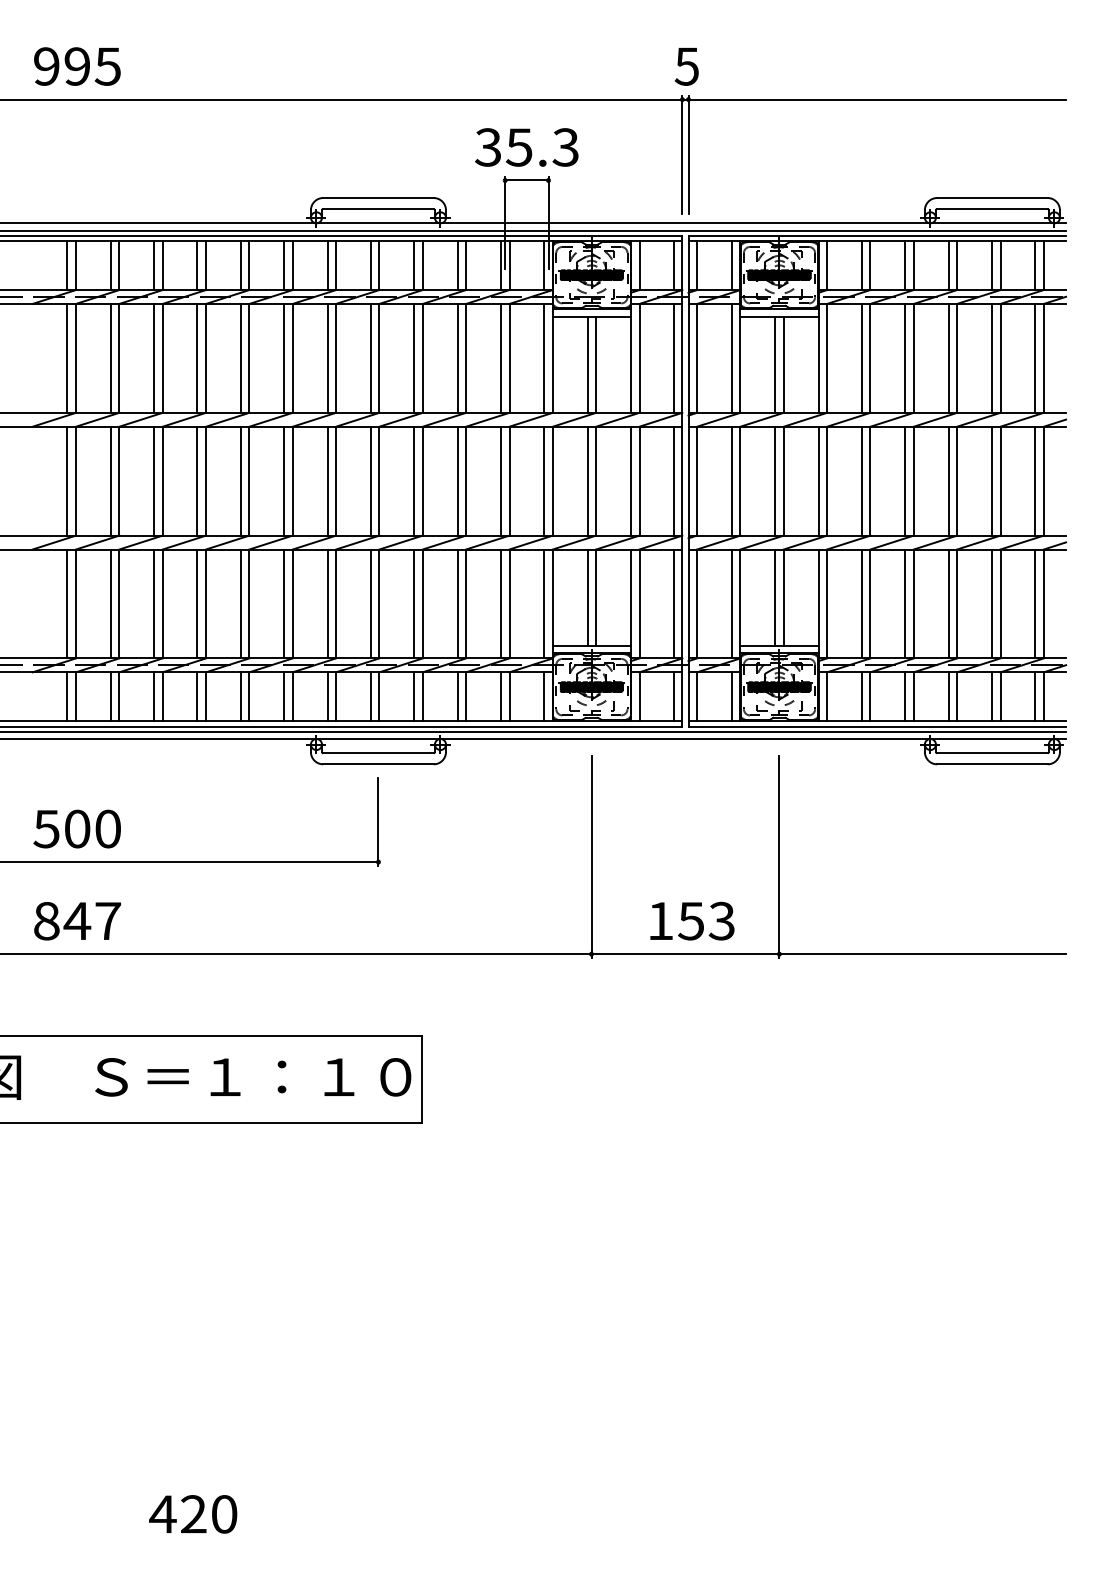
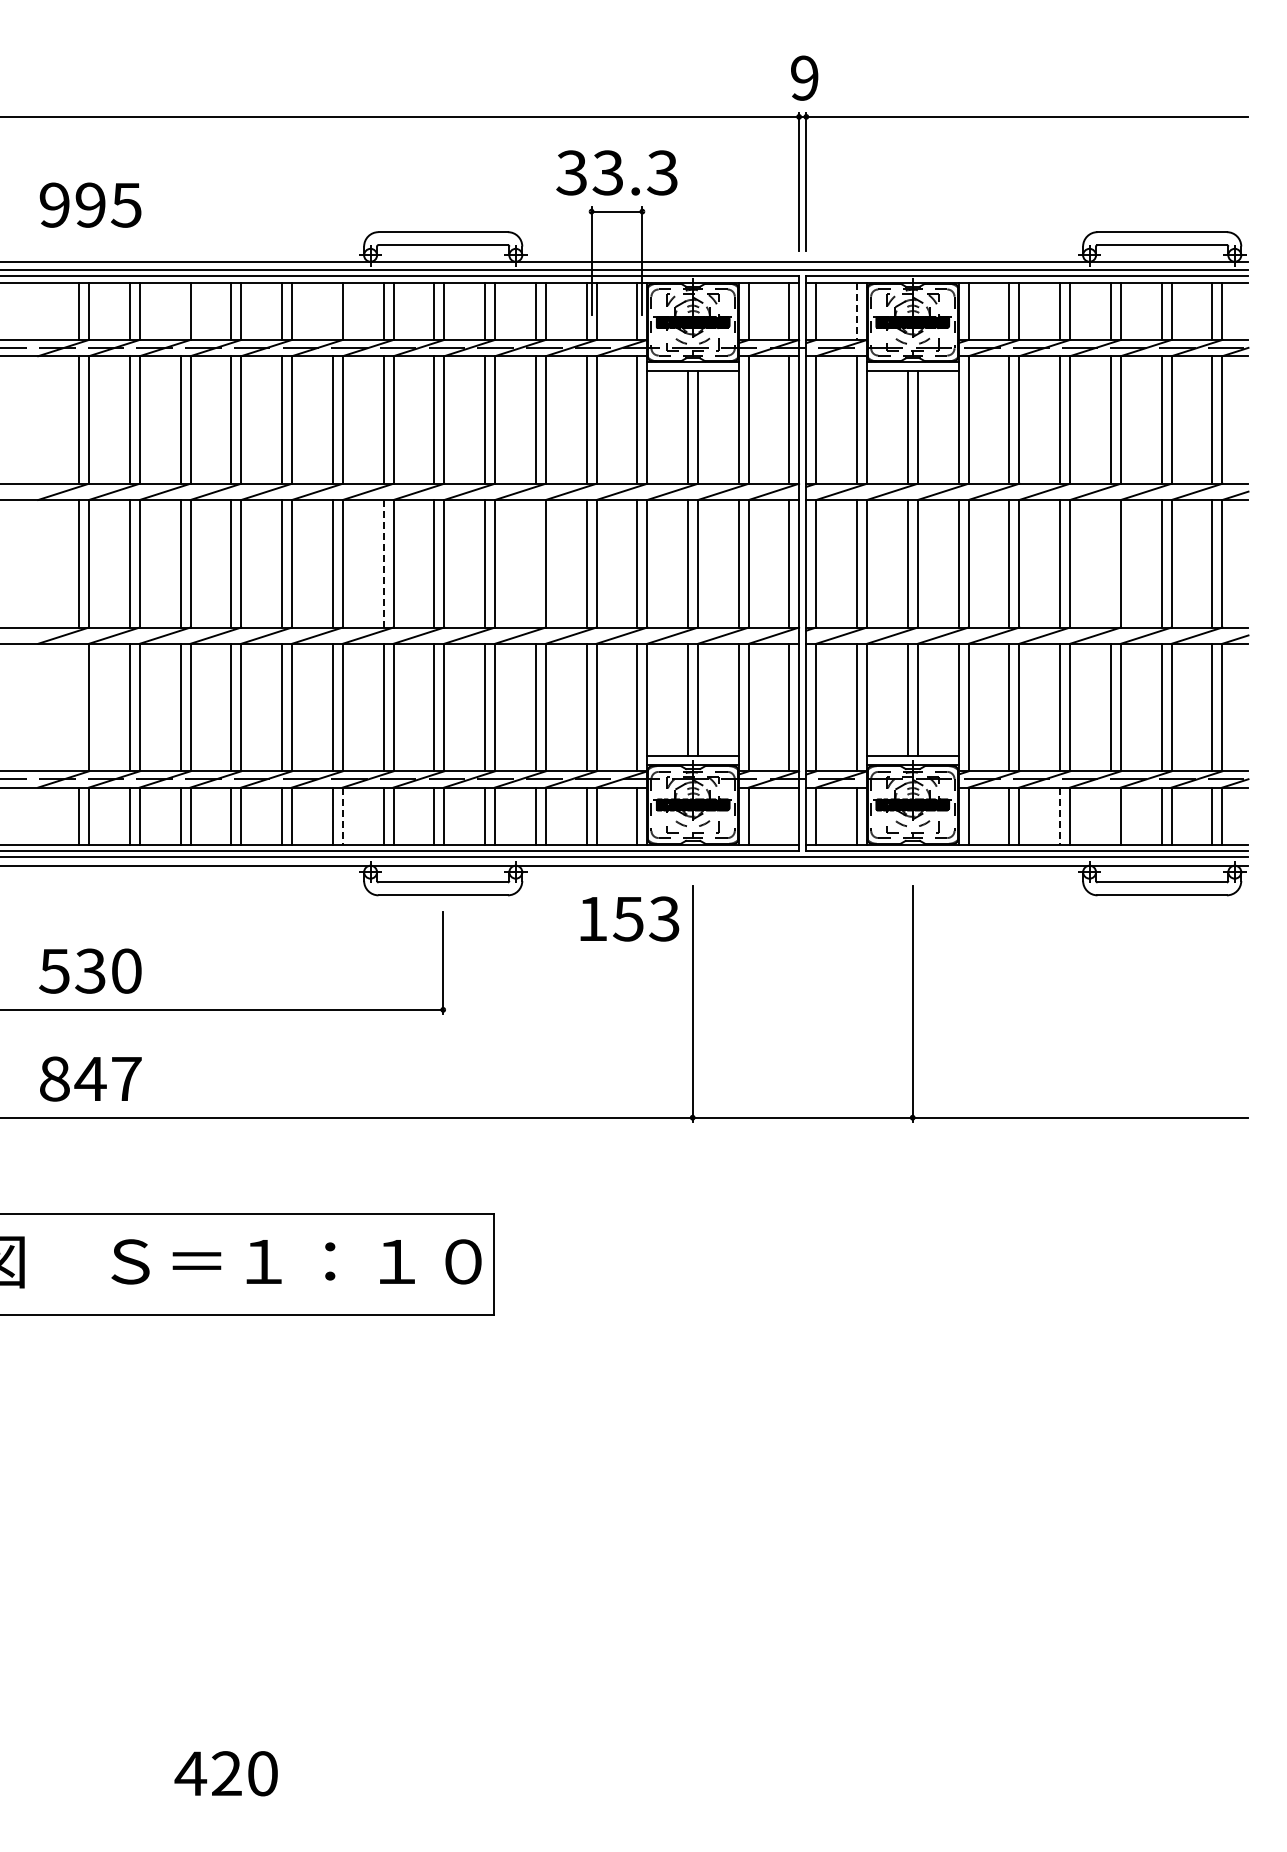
text: (77, 65) -> (90, 204), moved
text: (686, 65) -> (804, 77), 5 -> 9
text: (518, 147) -> (607, 172), 35.3 -> 33.3
line: (154, 264) -> (180, 310), removed
line: (283, 264) -> (332, 310), removed
line: (732, 265) -> (857, 311), solid -> dashed
line: (327, 480) -> (383, 563), solid -> dashed
line: (457, 480) -> (535, 563), removed
line: (948, 480) -> (1110, 563), removed
line: (67, 603) -> (78, 707), removed
line: (292, 696) -> (342, 816), solid -> dashed
line: (674, 696) -> (789, 815), removed
line: (905, 696) -> (1060, 816), solid -> dashed
line: (948, 696) -> (1110, 815), removed
text: (77, 828) -> (90, 970), 500 -> 530
text: (692, 920) -> (629, 918), moved

